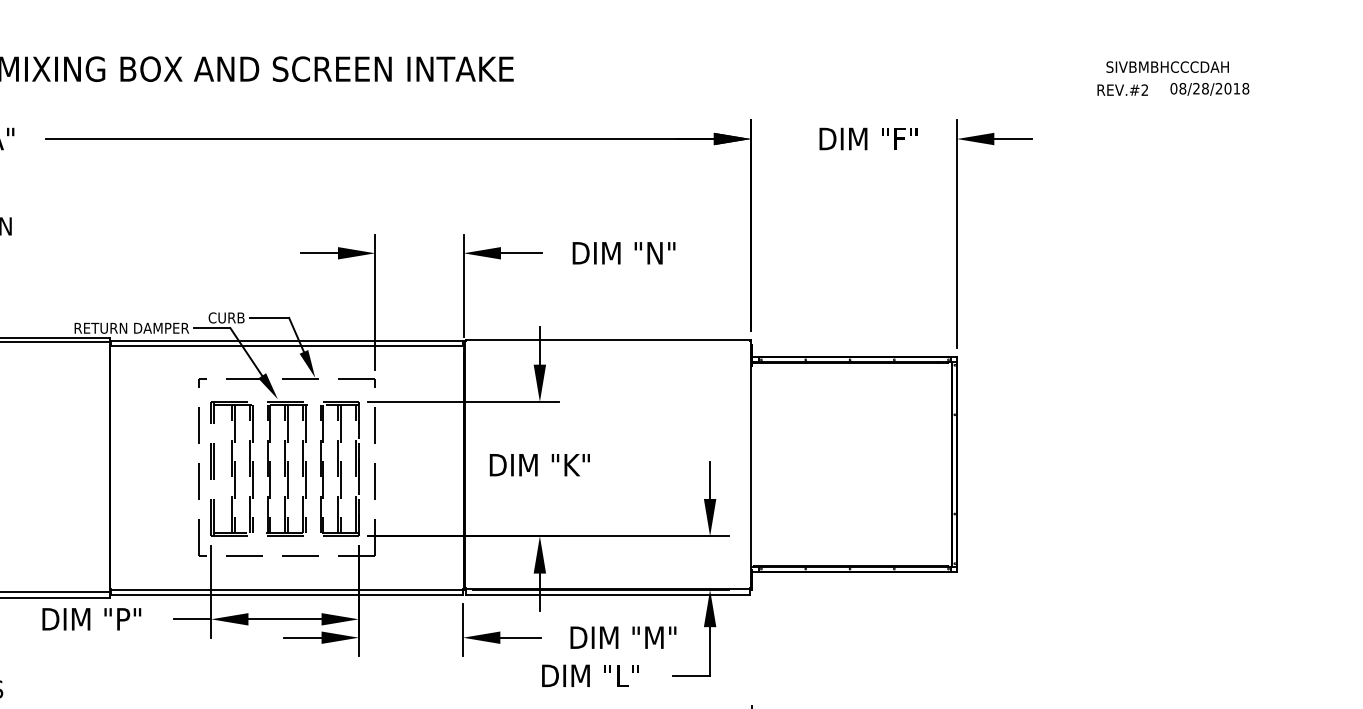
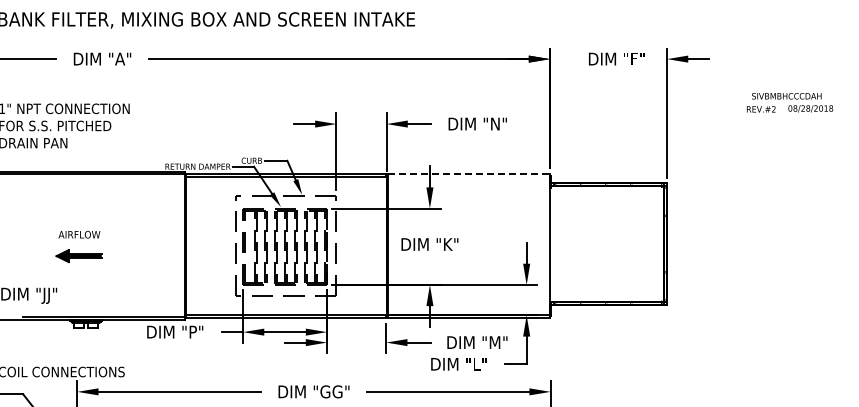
text: (1174, 78) -> (790, 102), moved
line: (609, 340) -> (469, 173), solid -> dashed

